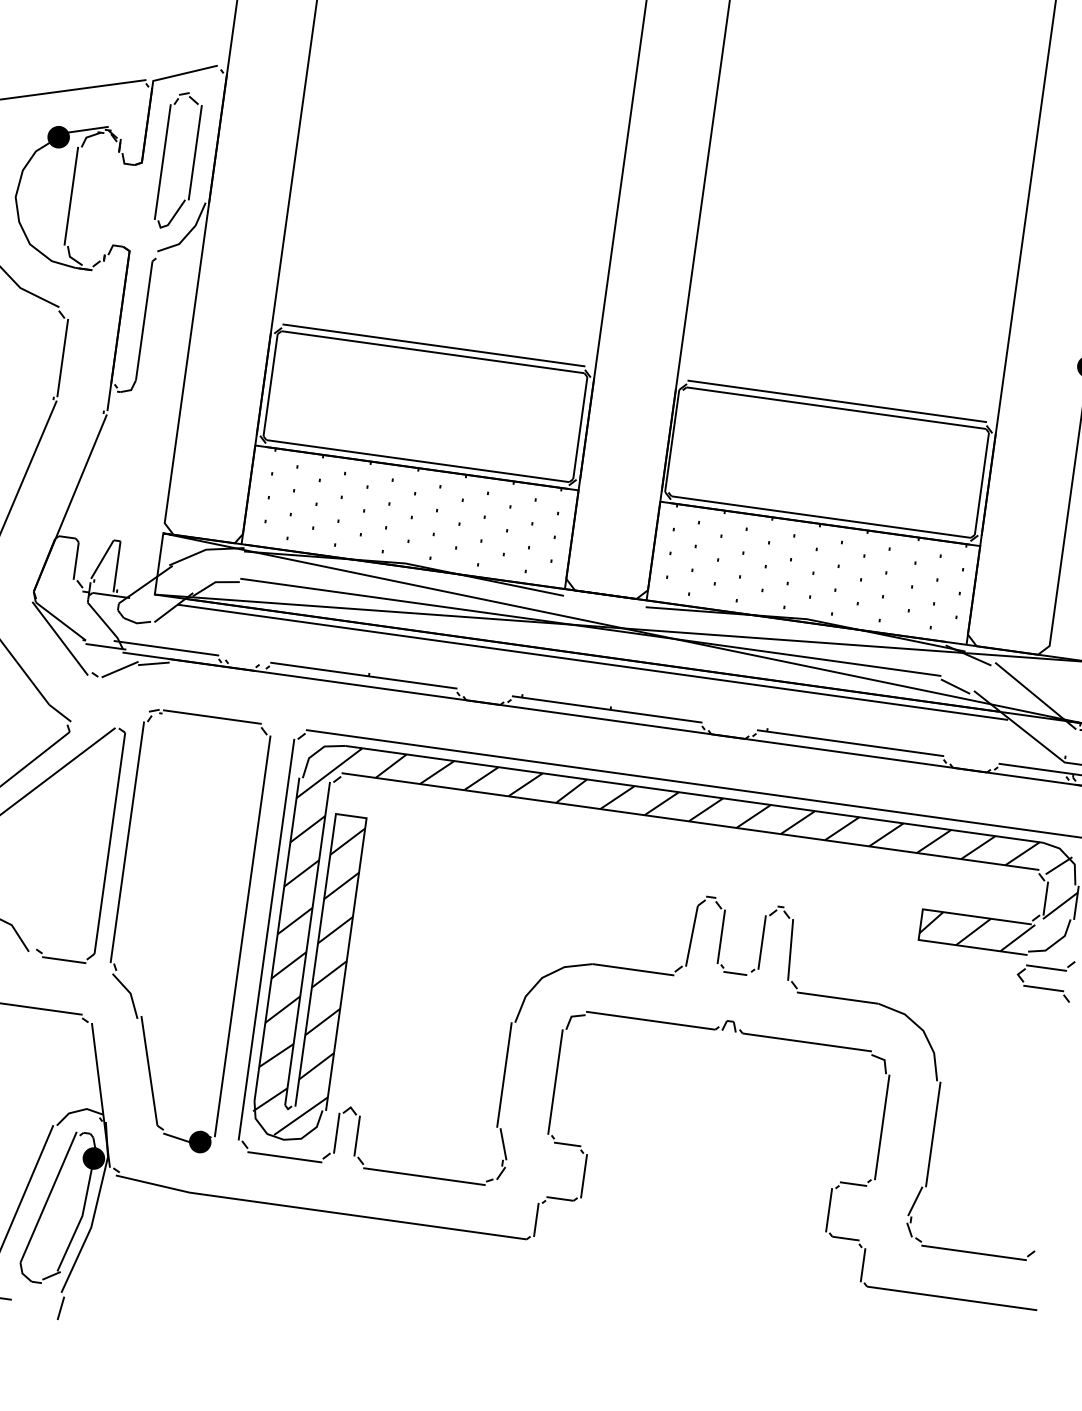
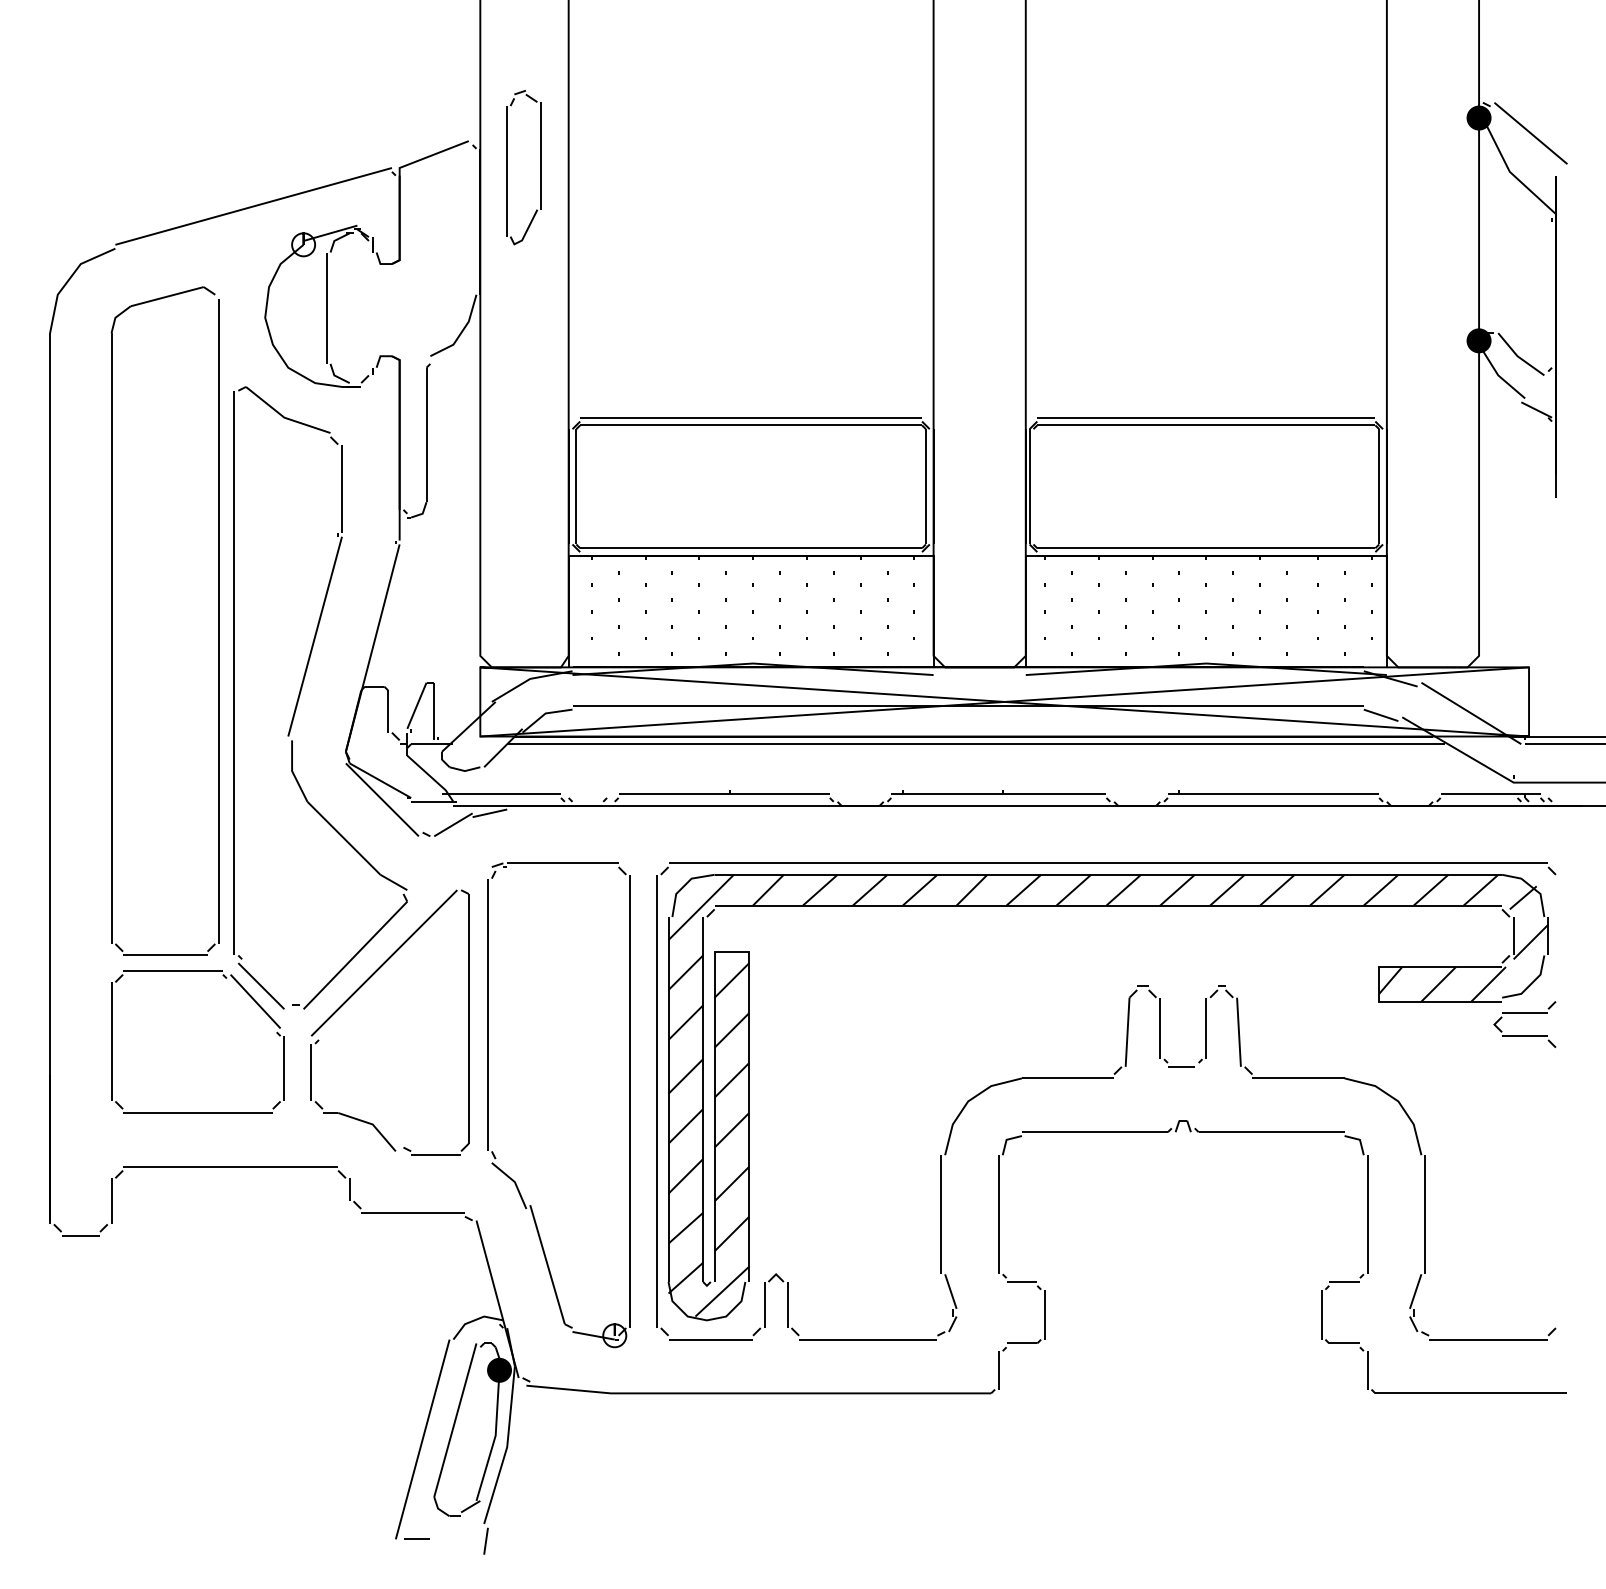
fill: (58, 136) -> (303, 244), removed
part: (163, 158) -> (507, 167), moved
fill: (200, 1141) -> (614, 1335), removed

